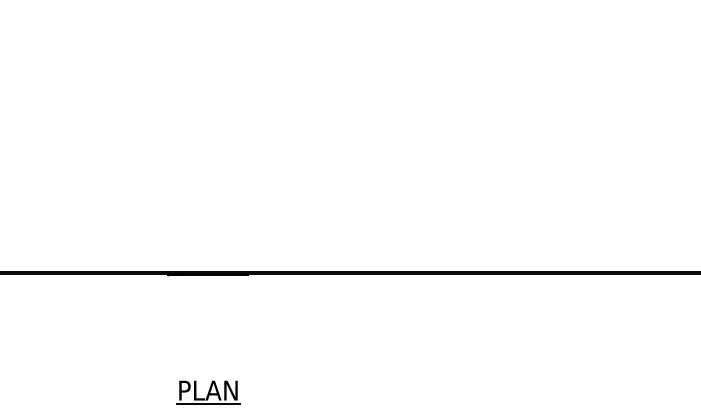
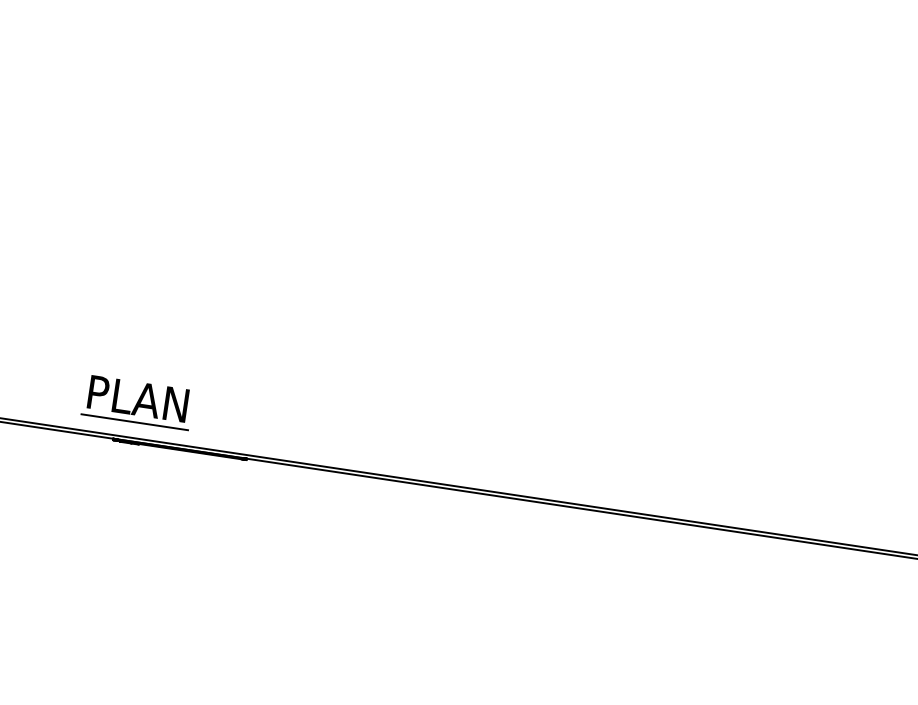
part: (208, 392) -> (137, 402), moved

